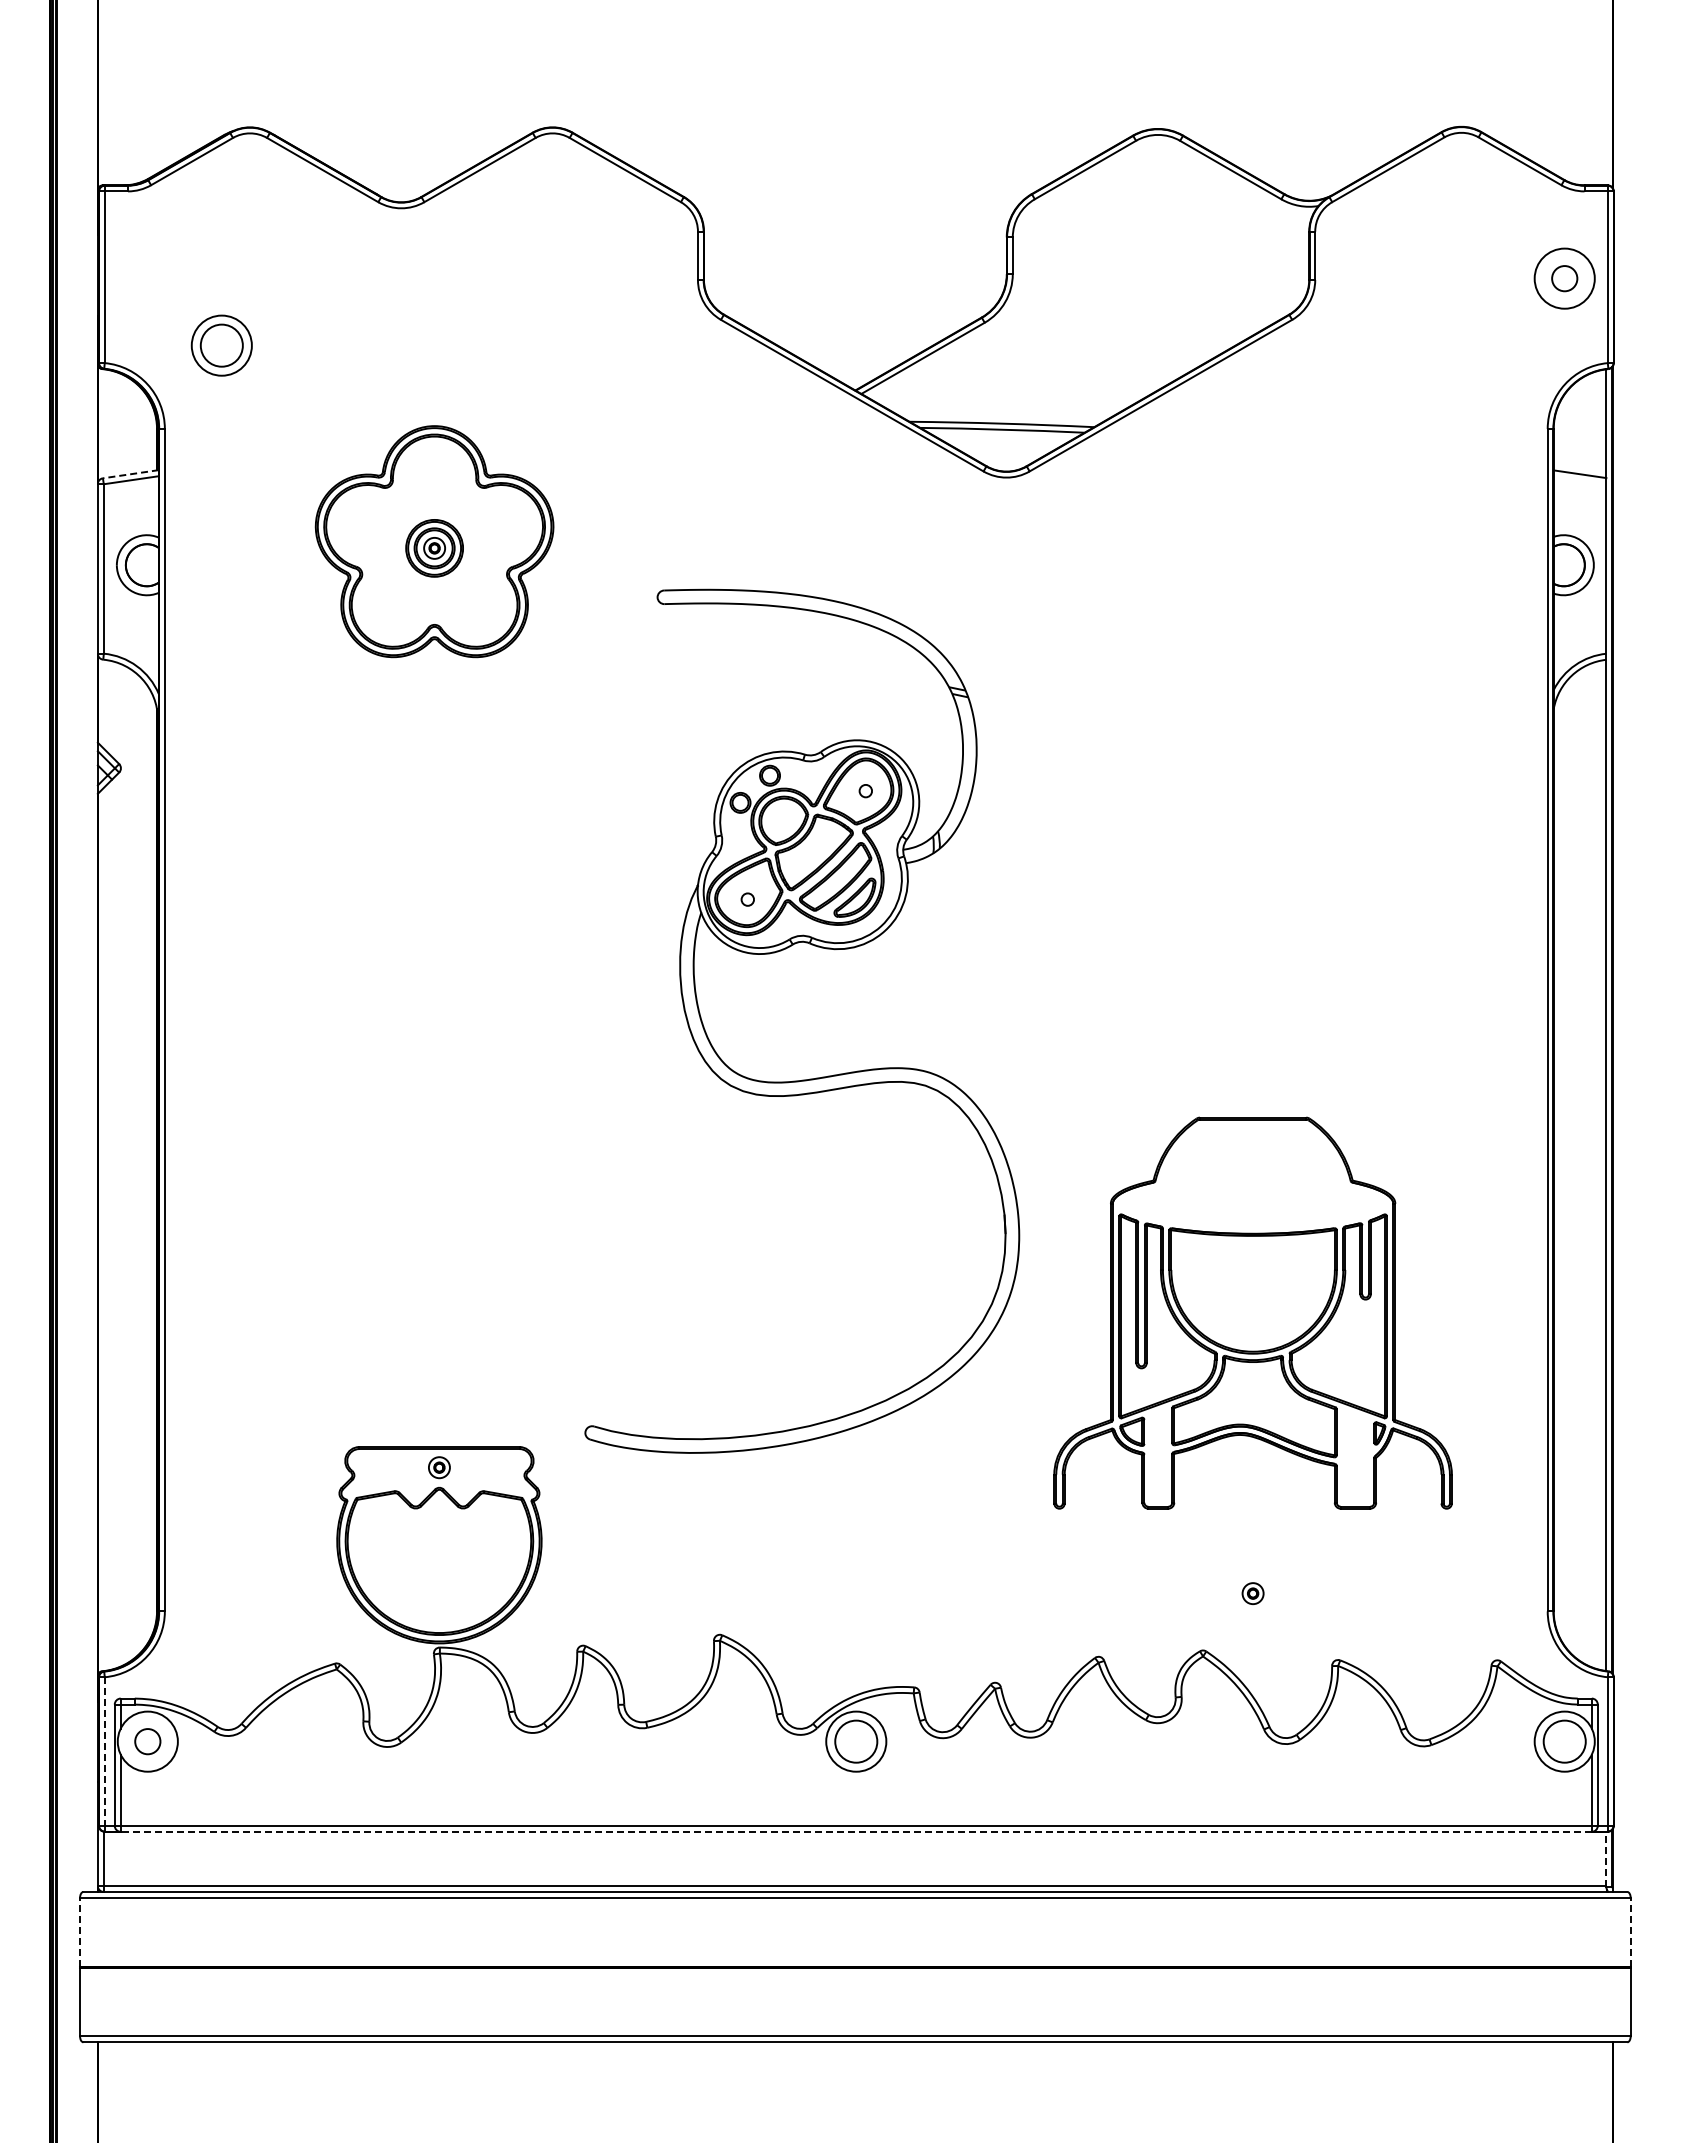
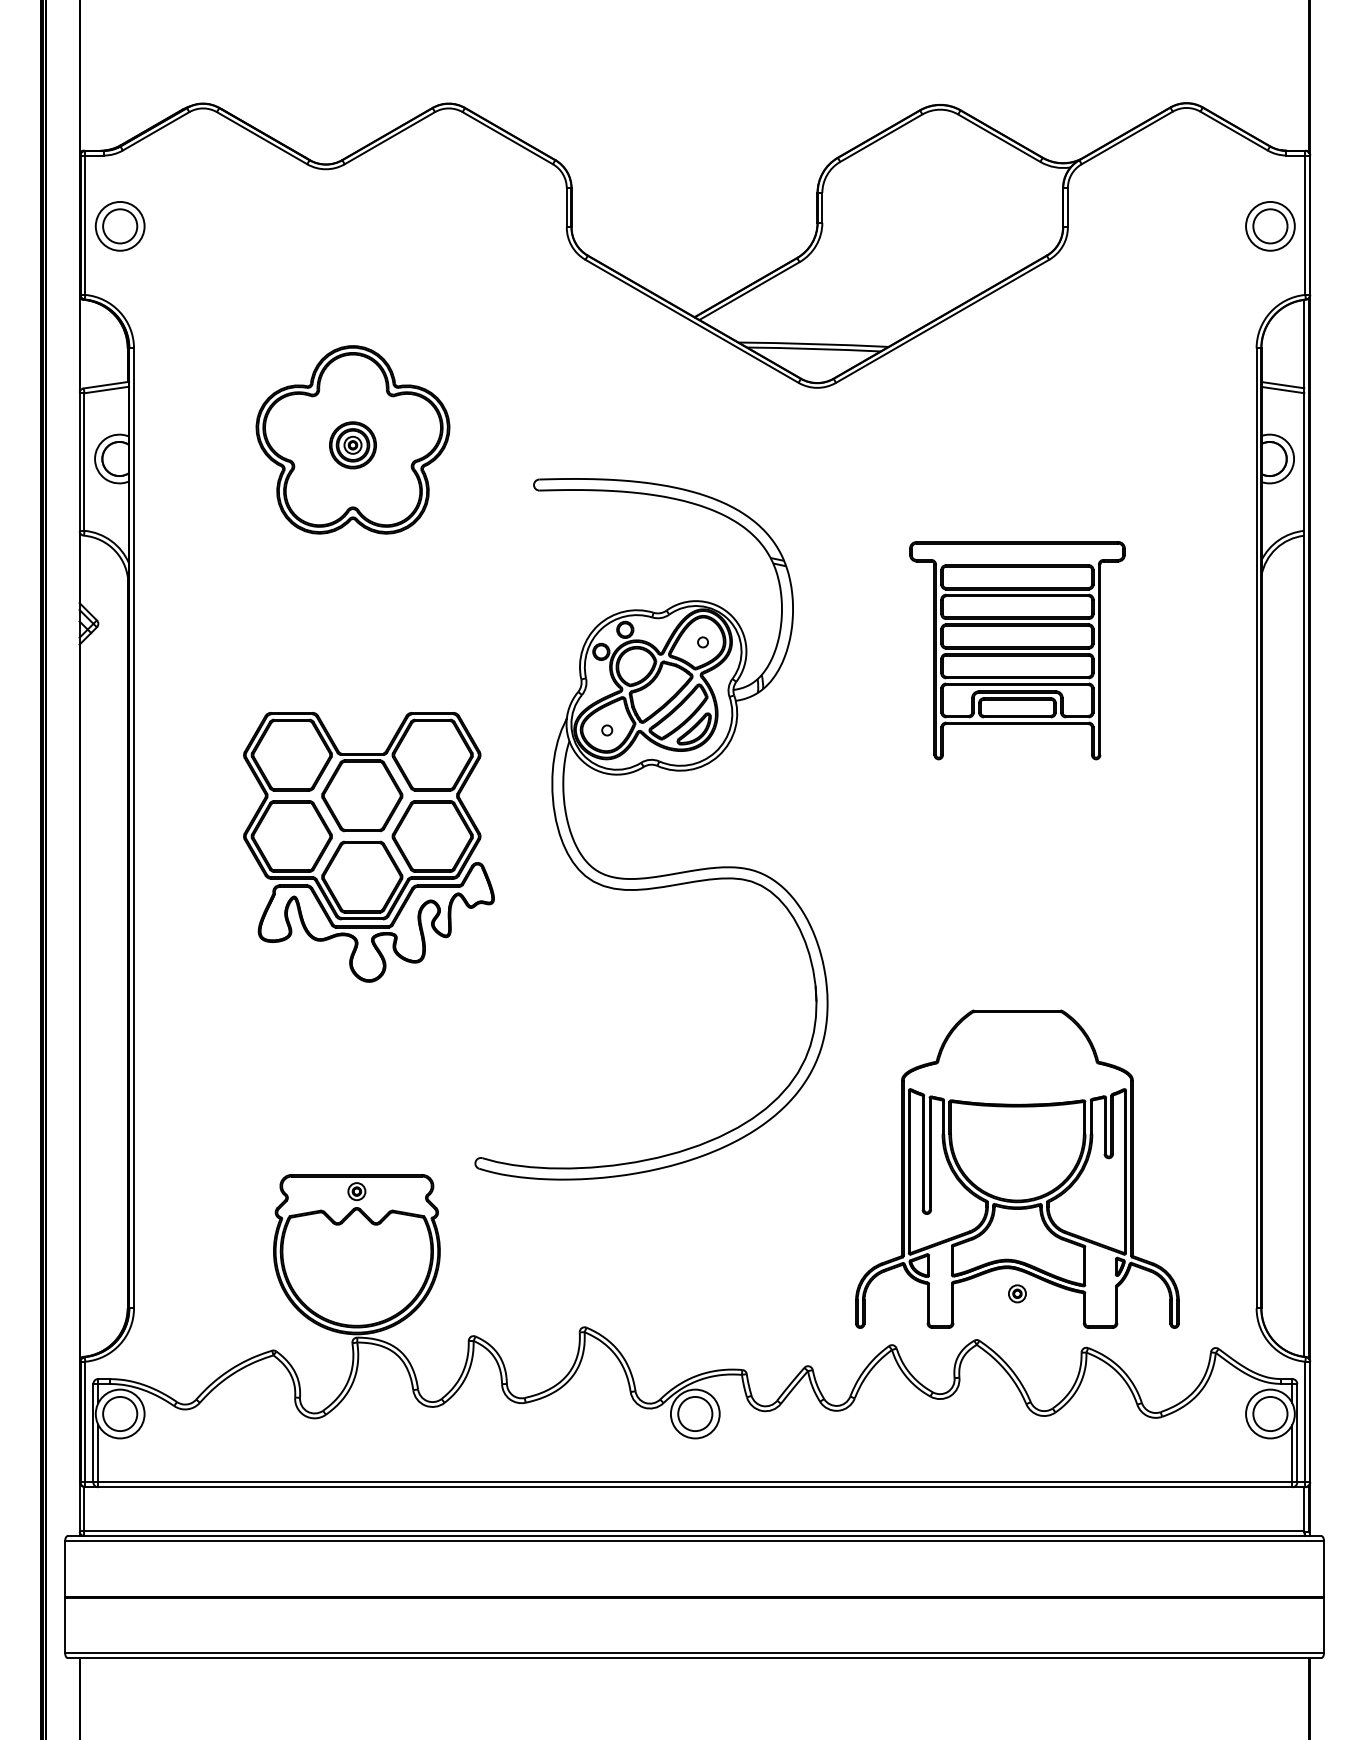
circle: (1564, 278) -> (1270, 226), size x1.67
part: (221, 345) -> (119, 226), moved
line: (130, 474) -> (106, 385), dashed -> solid
line: (1579, 480) -> (1282, 390), added
part: (1253, 801) -> (1017, 650), added
part: (454, 1043) -> (369, 847), added
part: (1252, 1312) -> (1016, 1168), moved
circle: (147, 1741) -> (119, 1413), size x1.67
line: (104, 1752) -> (85, 1422), dashed -> solid
line: (856, 1831) -> (695, 1486), dashed -> solid
line: (1606, 1859) -> (1304, 1509), dashed -> solid
line: (80, 1931) -> (65, 1568), dashed -> solid
line: (1630, 1931) -> (1323, 1568), dashed -> solid

